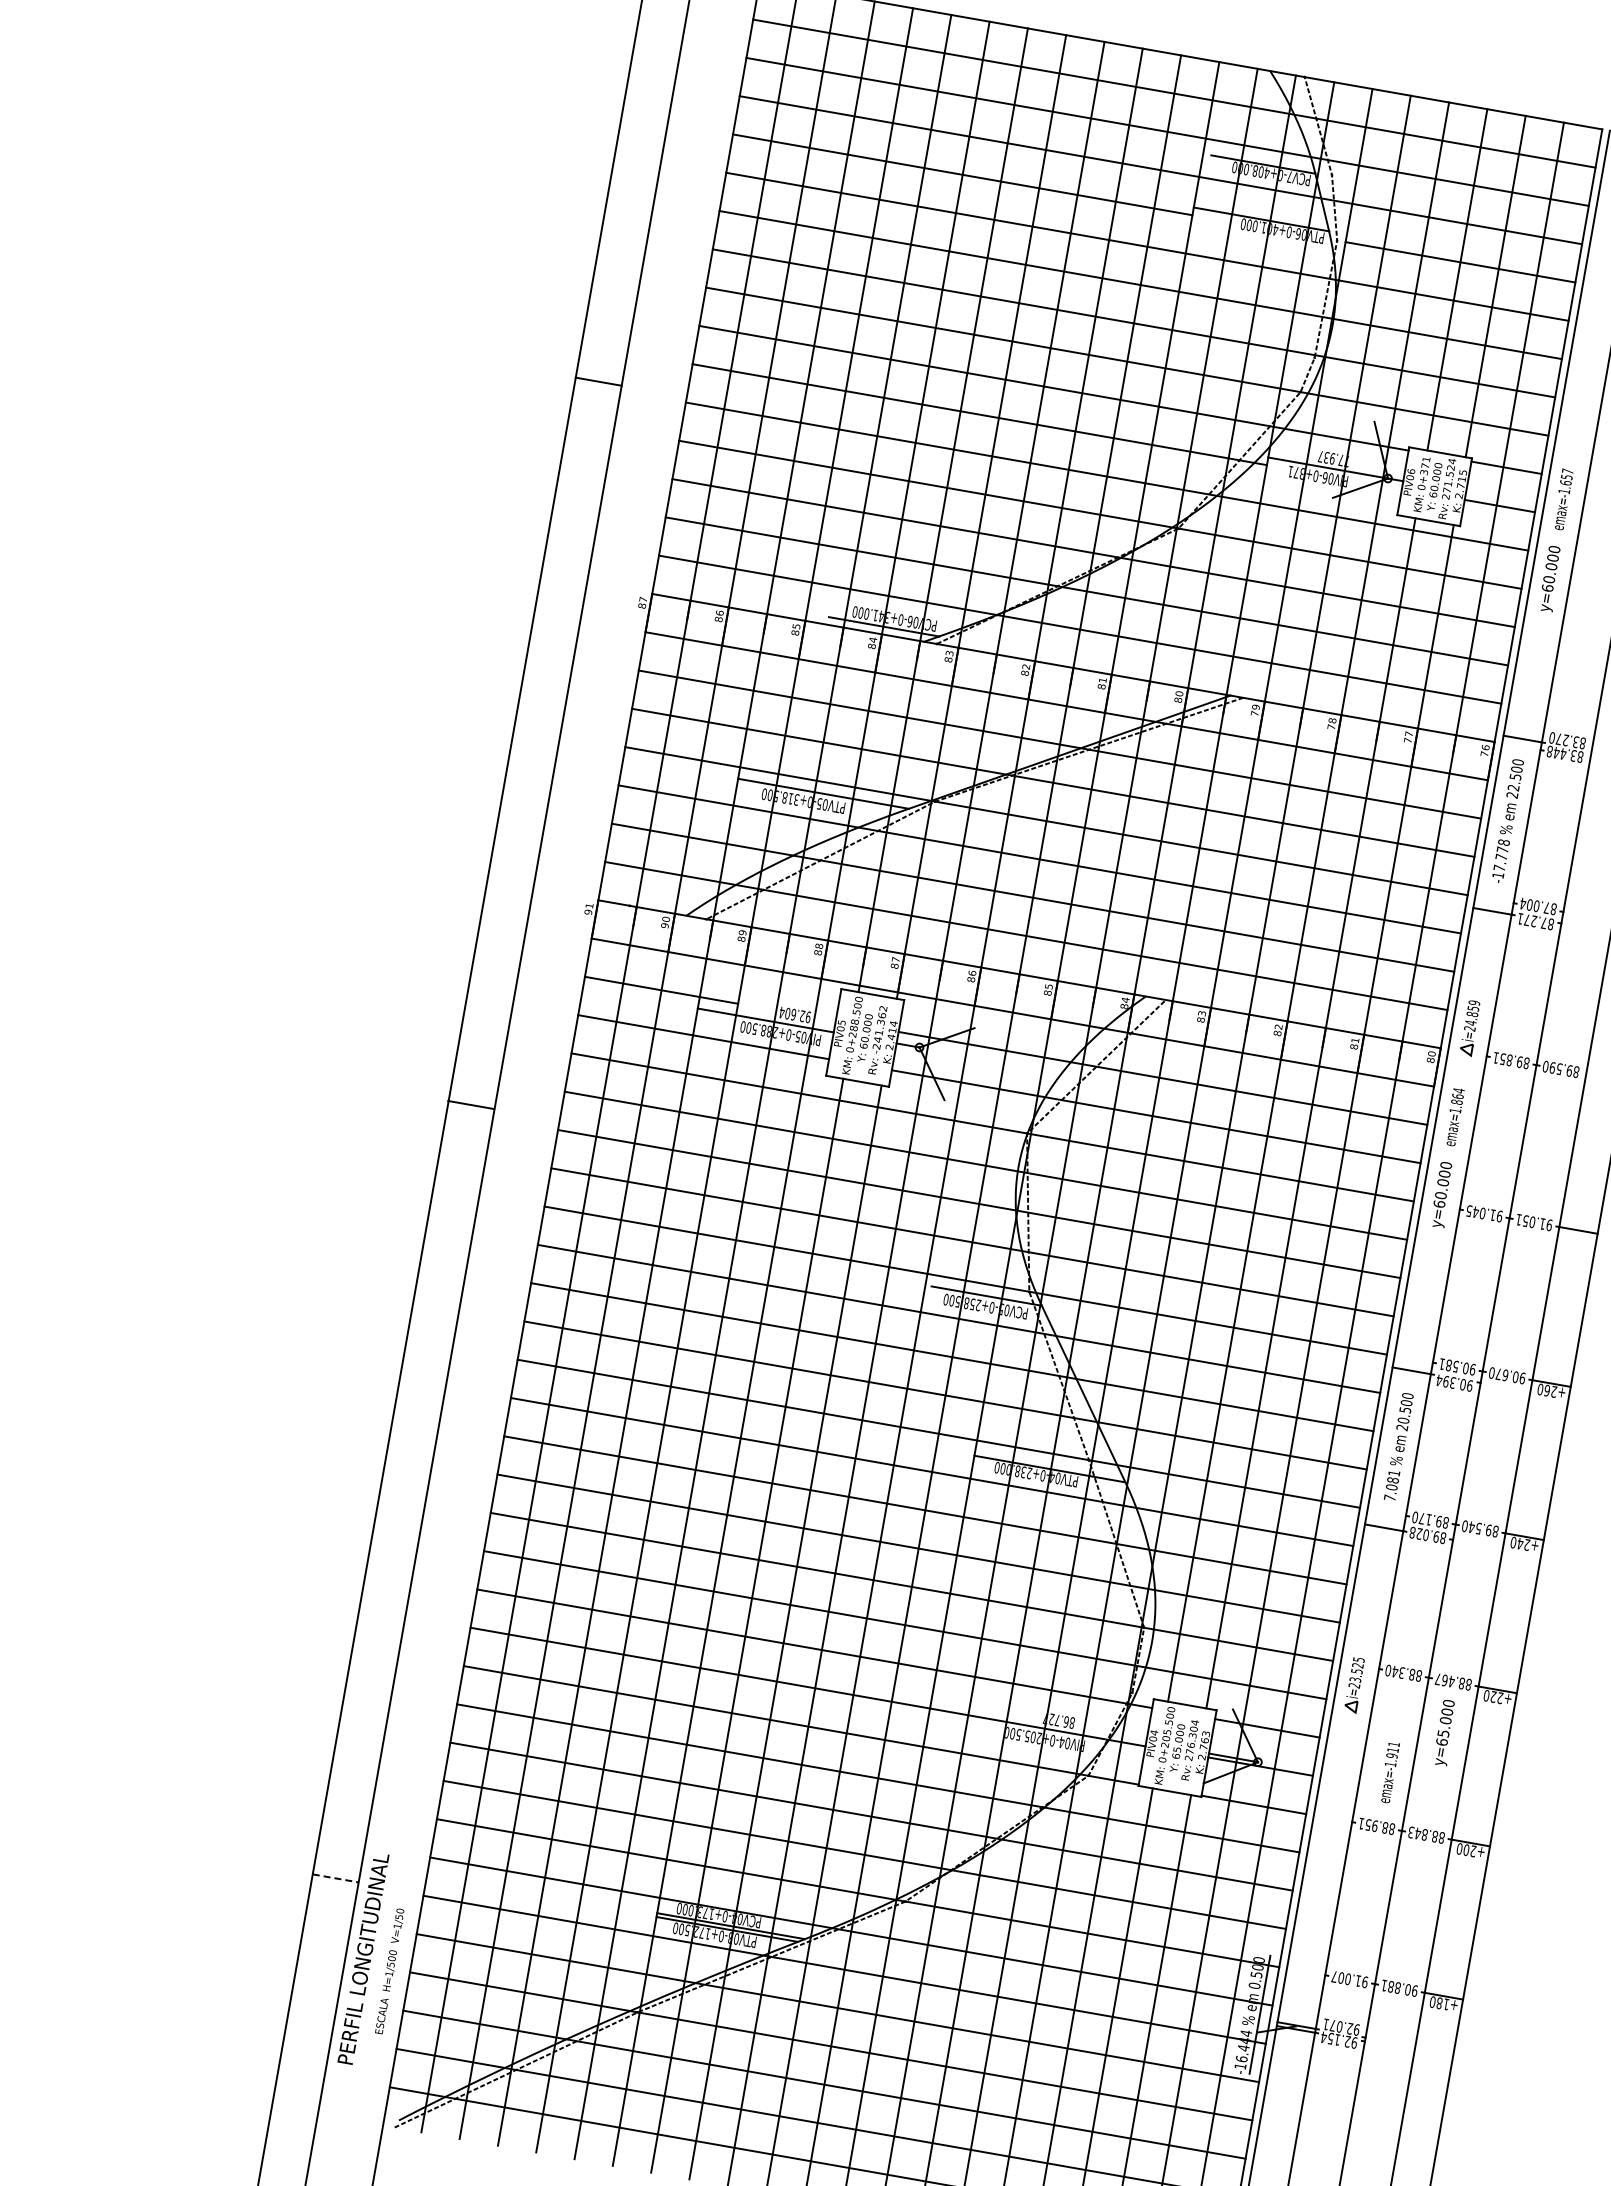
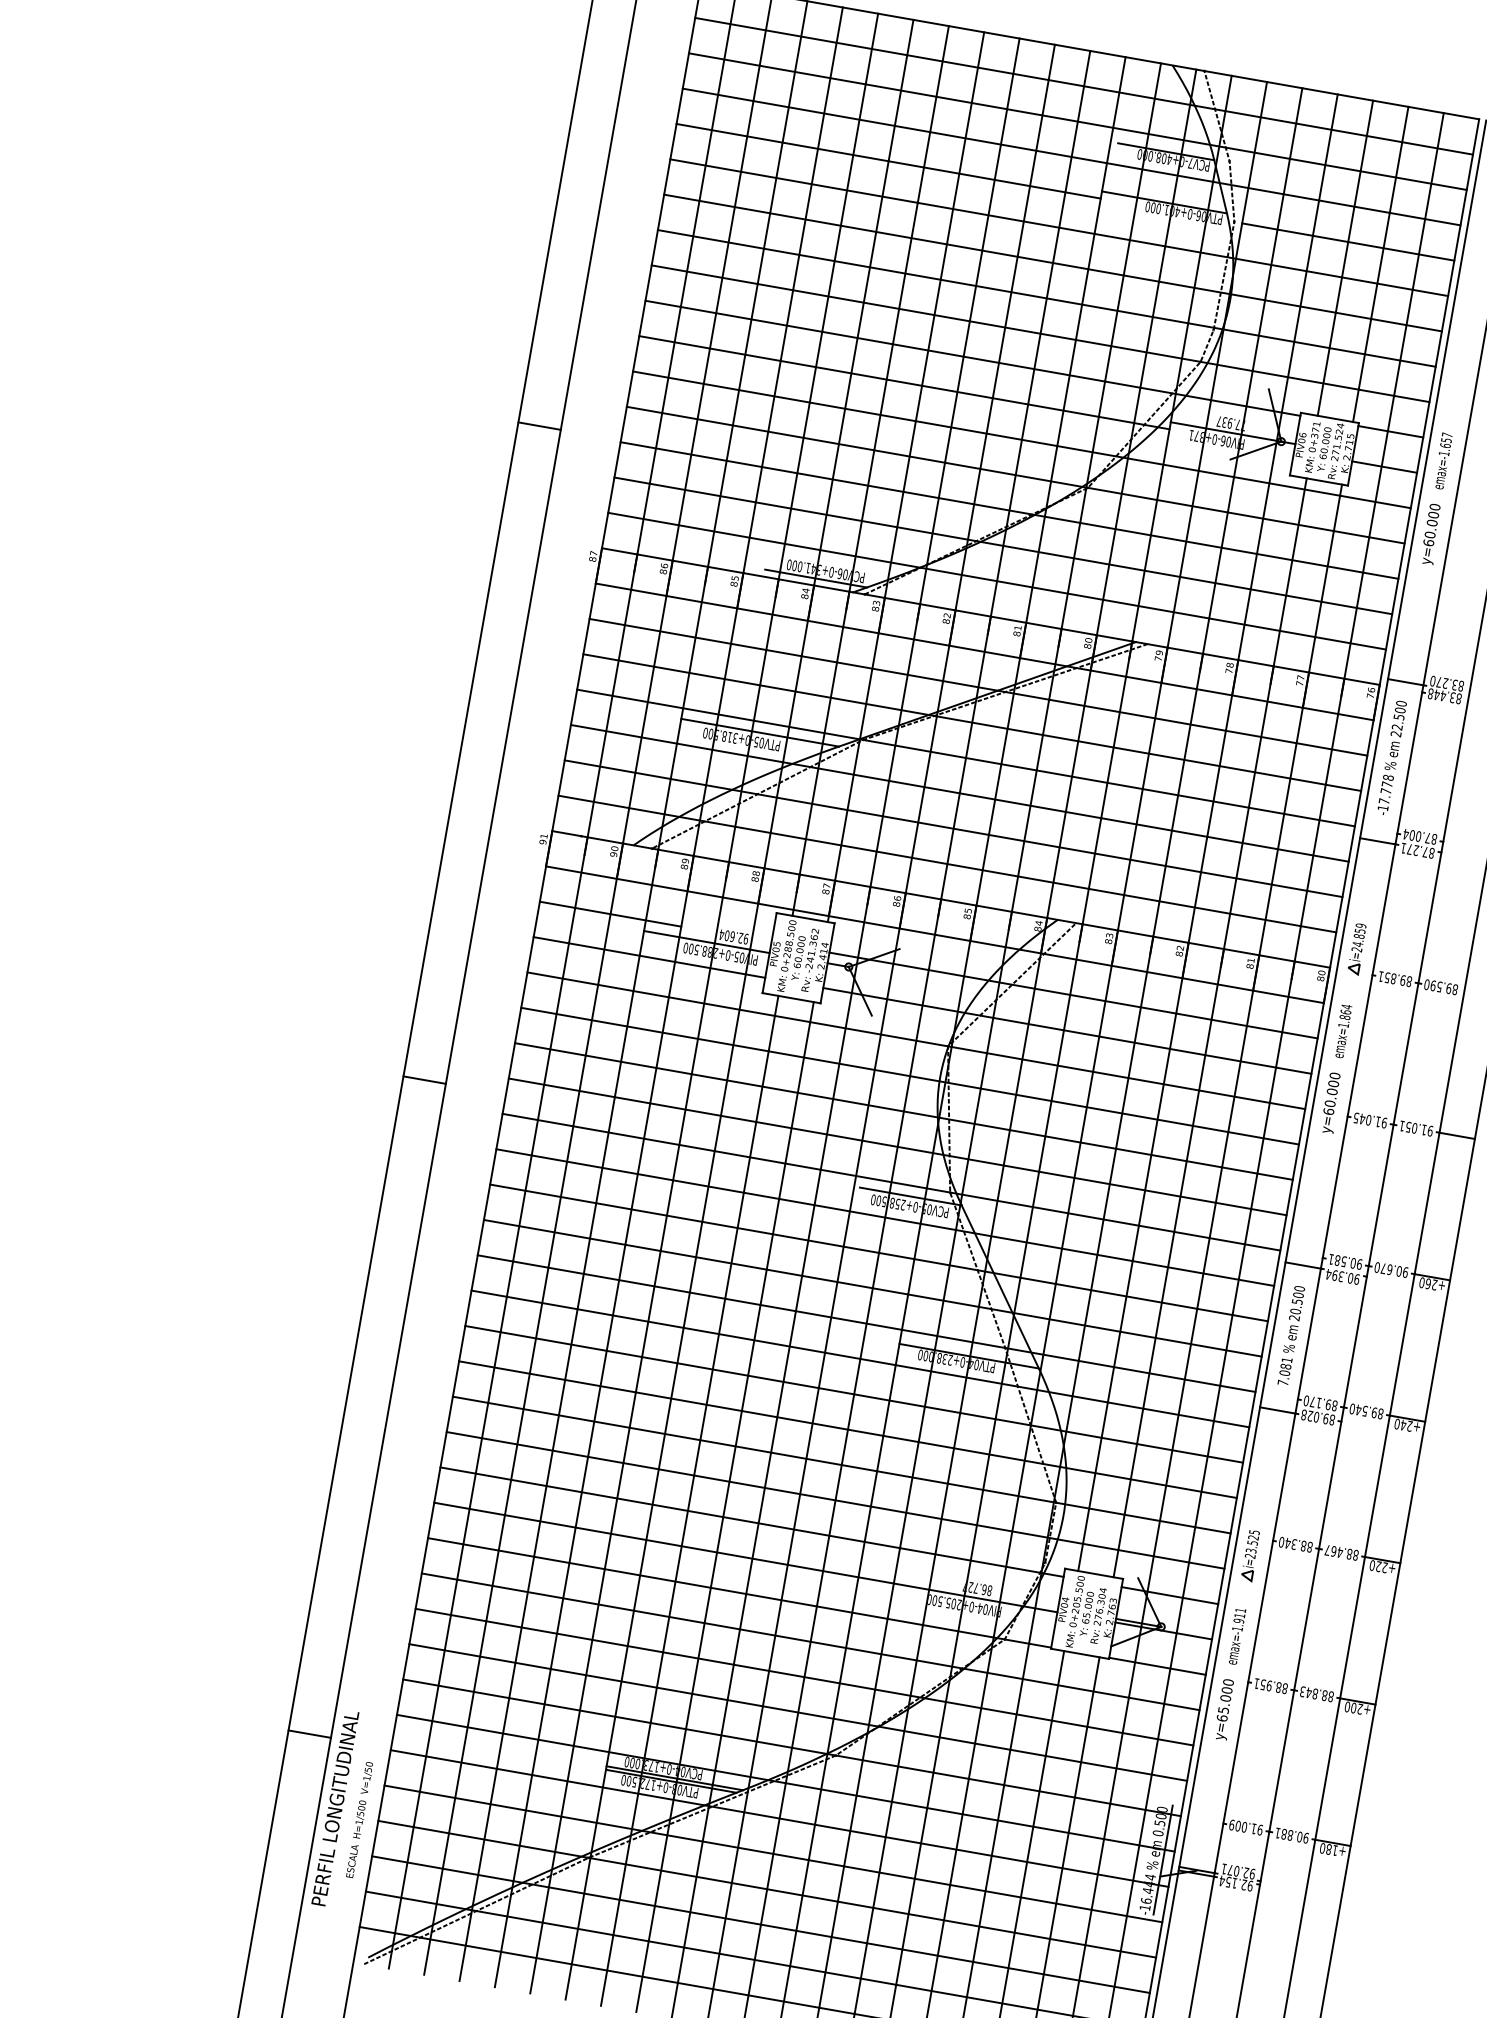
line: (598, 381) -> (539, 425), moved
line: (471, 1104) -> (424, 1079), moved
text: (1444, 1733) -> (1224, 1710), moved
text: (1390, 1773) -> (1237, 1637), moved
line: (336, 1878) -> (310, 1734), dashed -> solid
text: (1334, 1976) -> (1231, 1824), 91.007 -> 91.009

